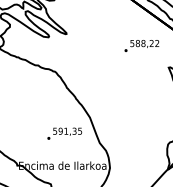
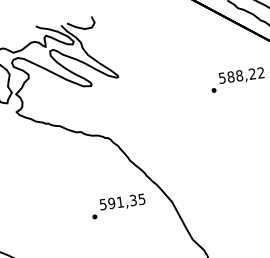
text: (64, 133) -> (118, 206), moved

